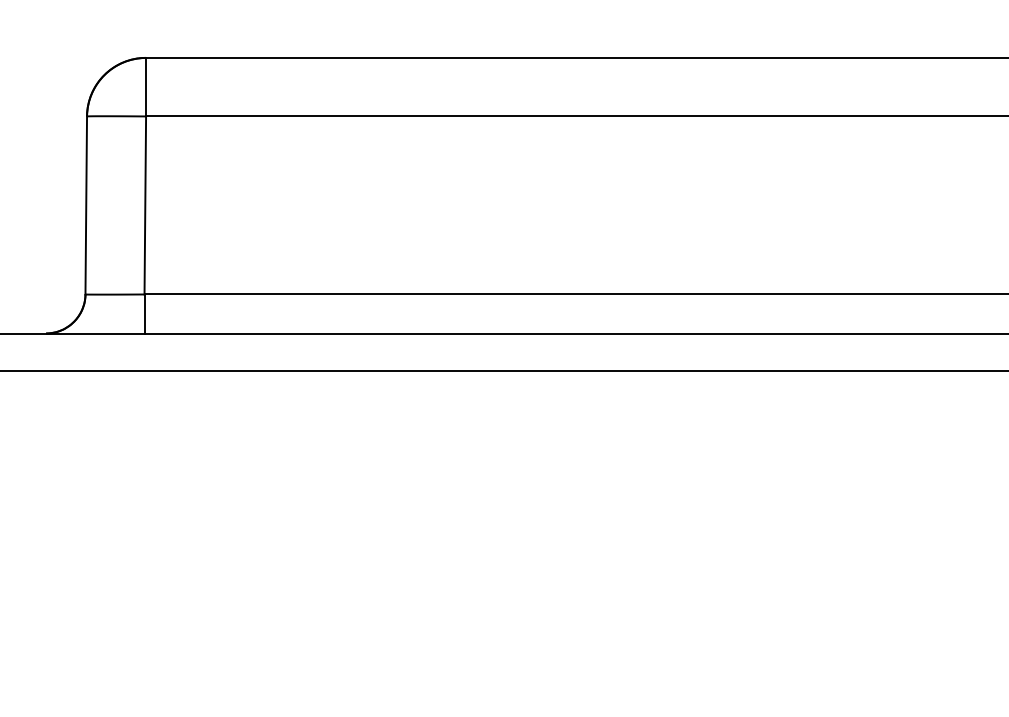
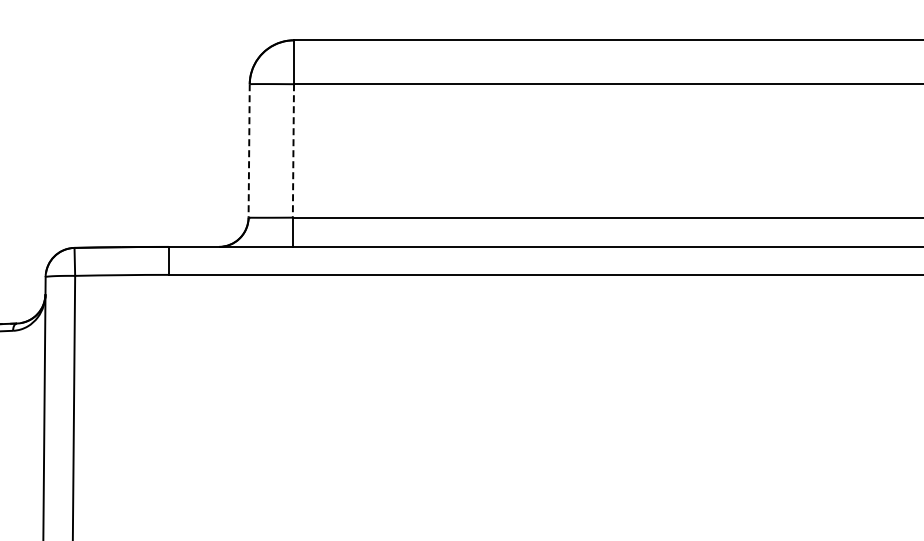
line: (86, 204) -> (249, 150), solid -> dashed
line: (145, 204) -> (293, 150), solid -> dashed

